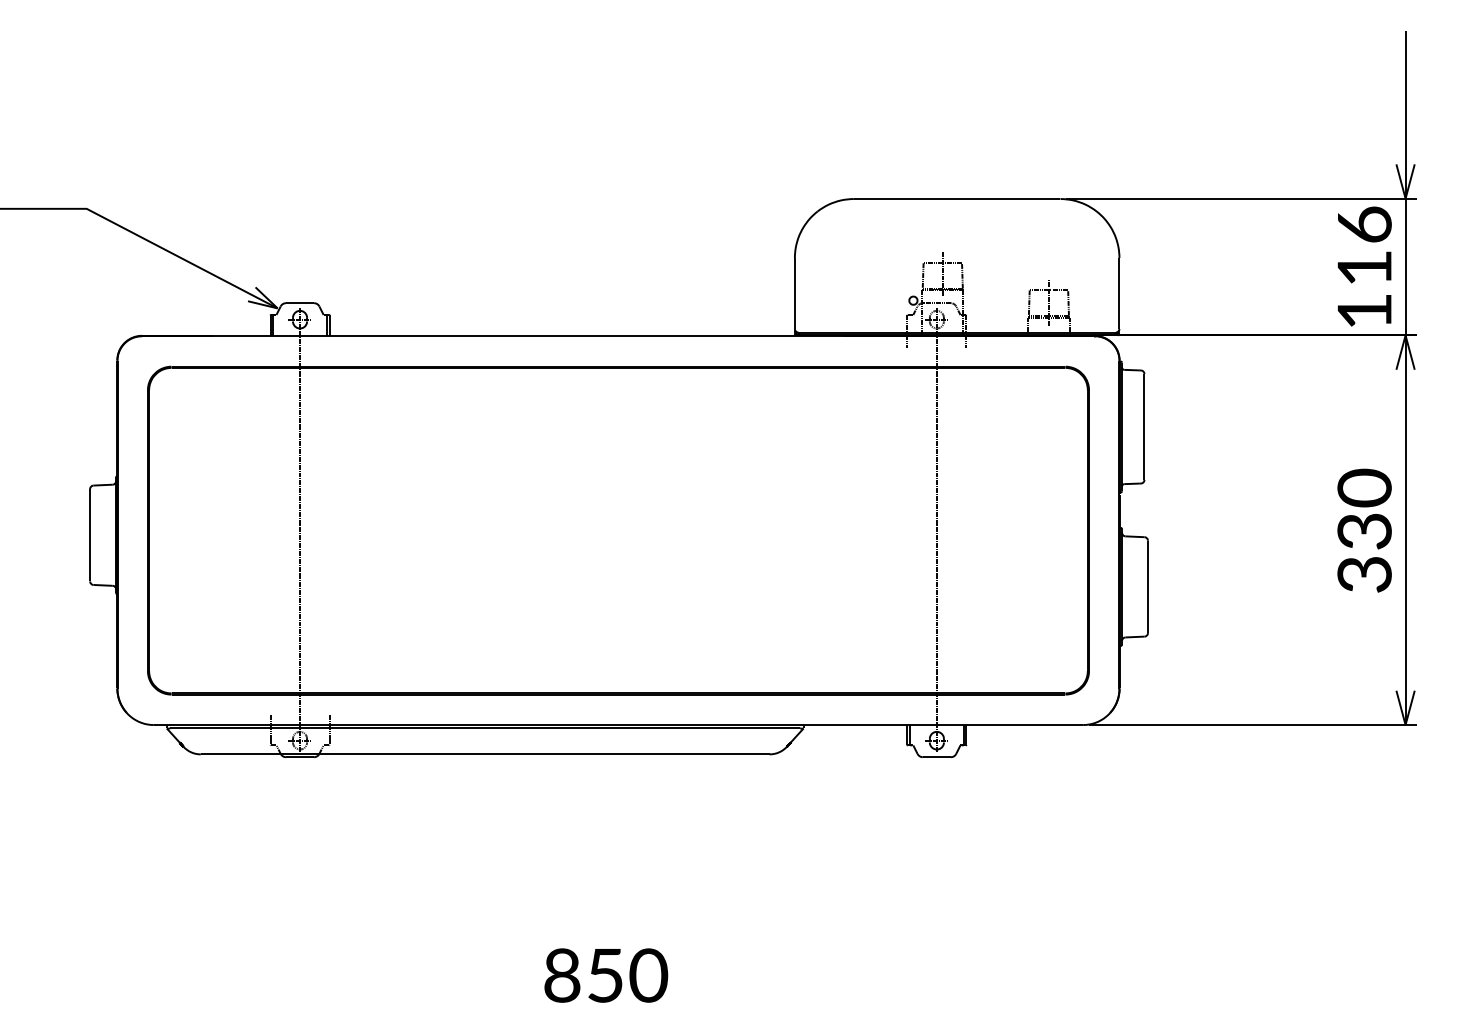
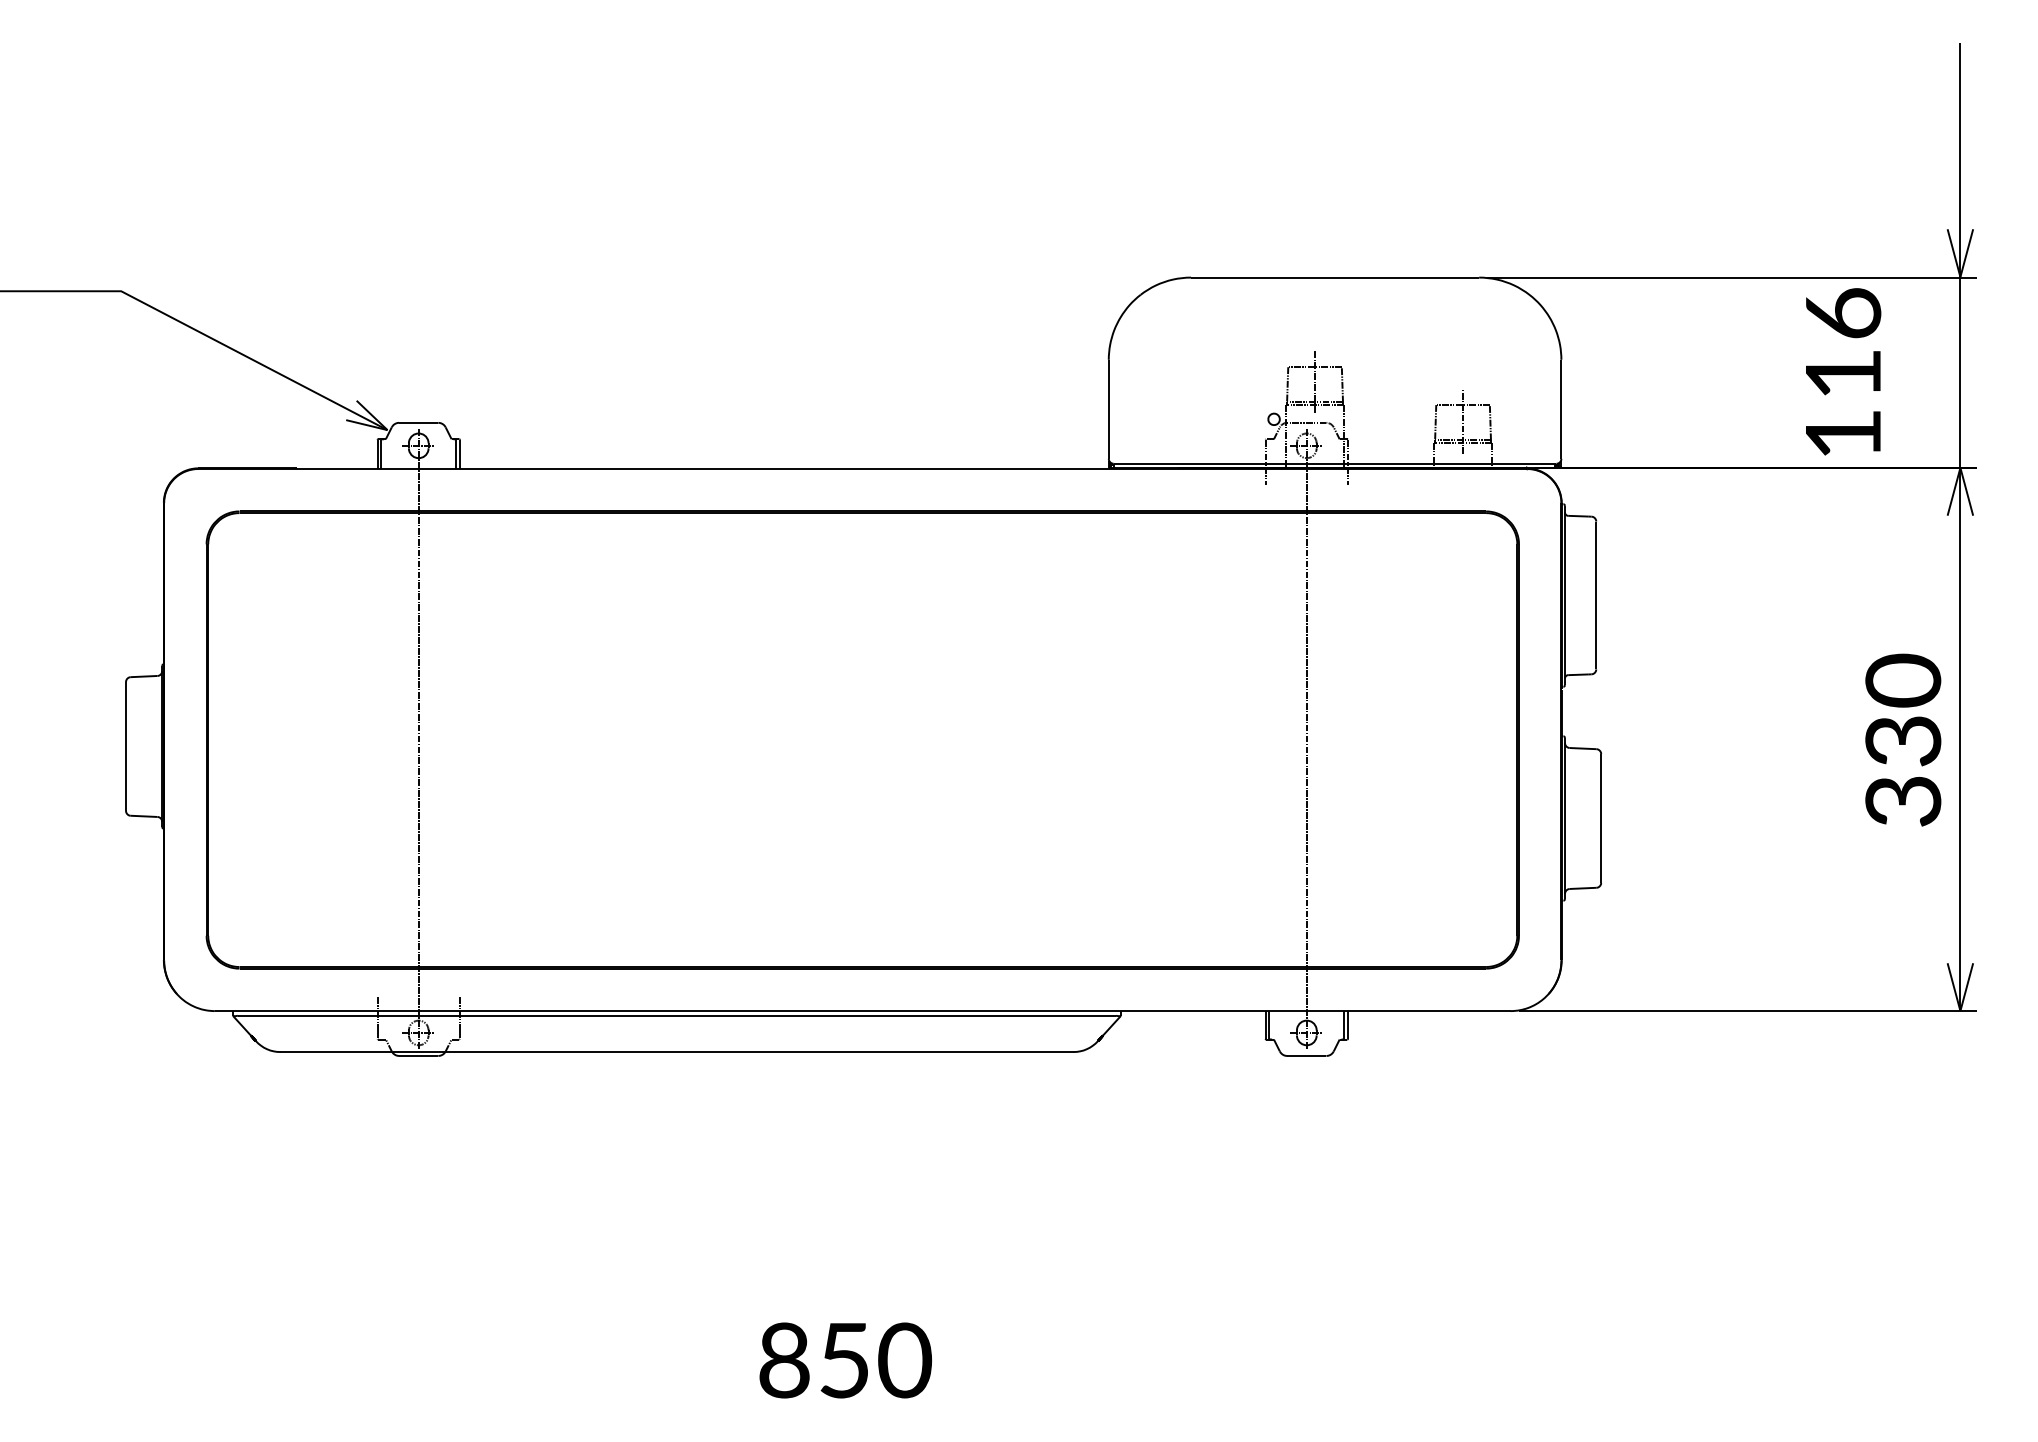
text: (1364, 266) -> (1843, 371), moved

